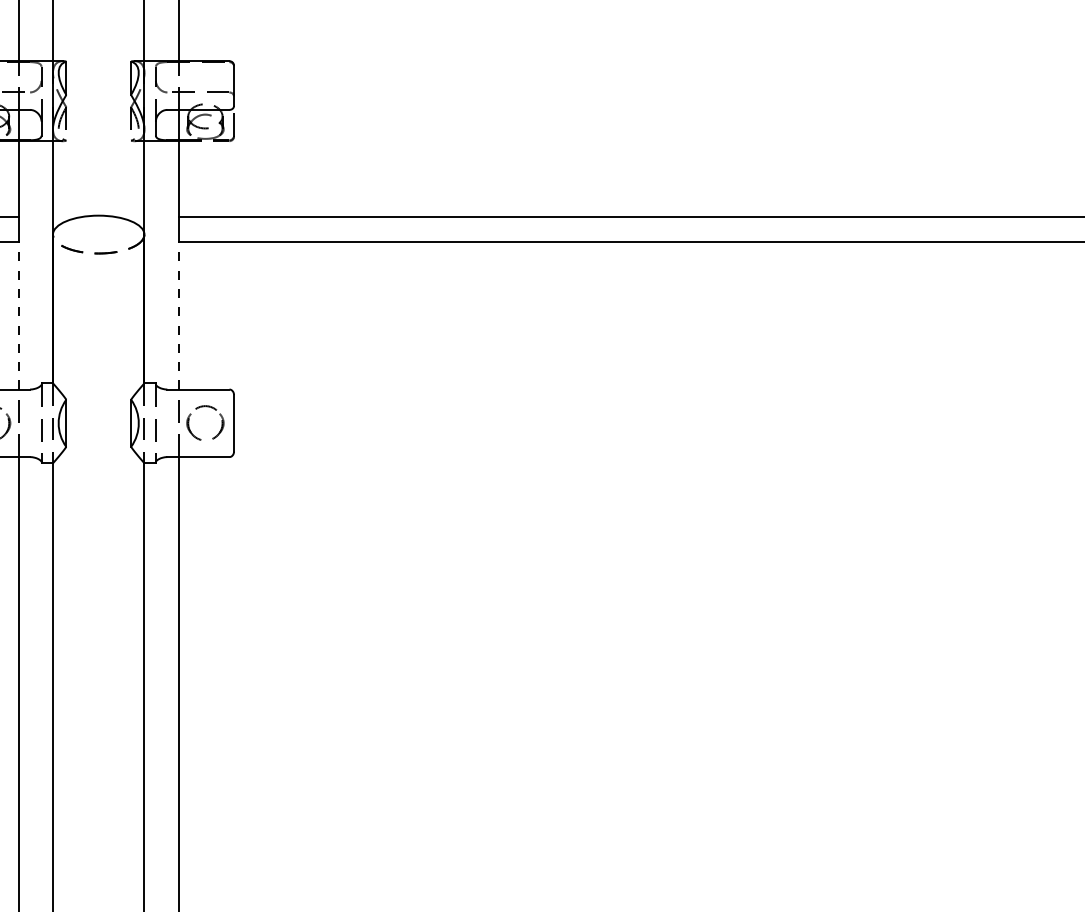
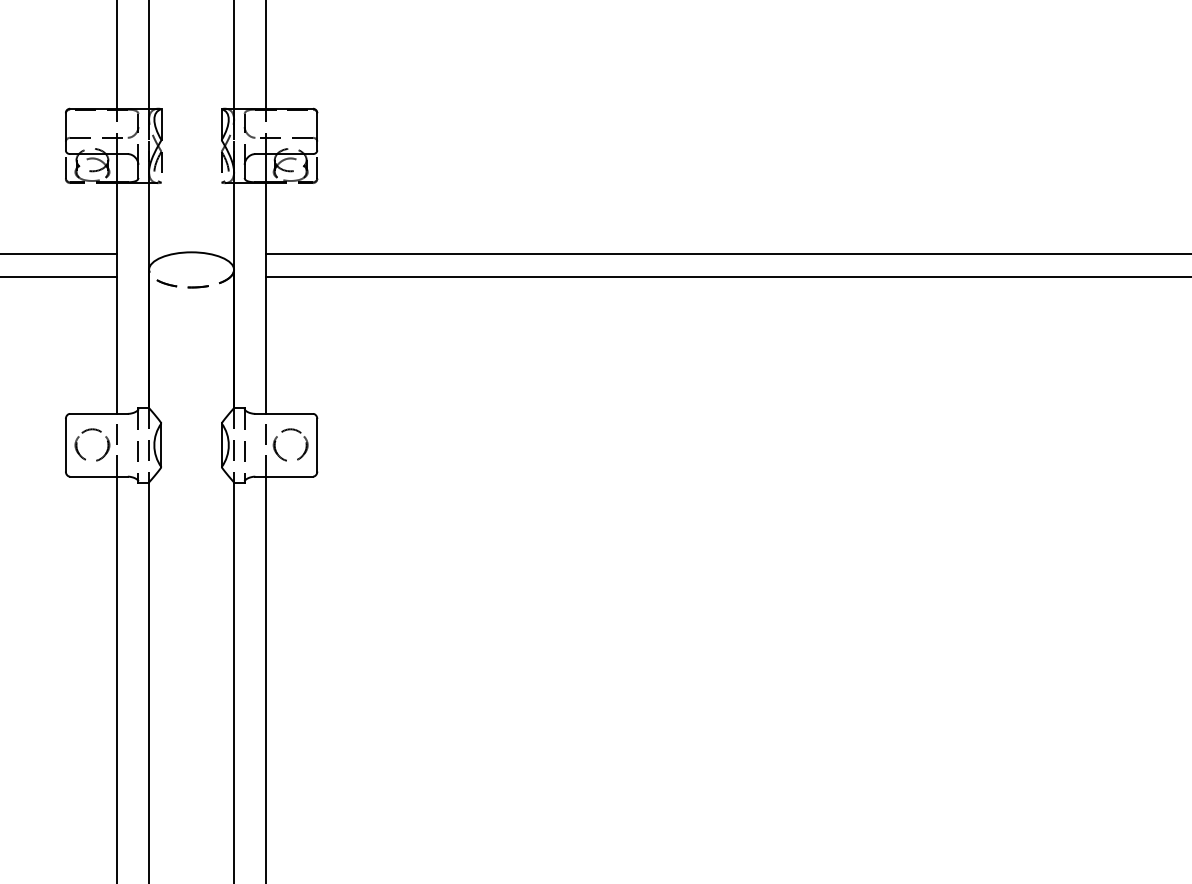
line: (19, 315) -> (117, 345), dashed -> solid
line: (178, 315) -> (265, 345), dashed -> solid

